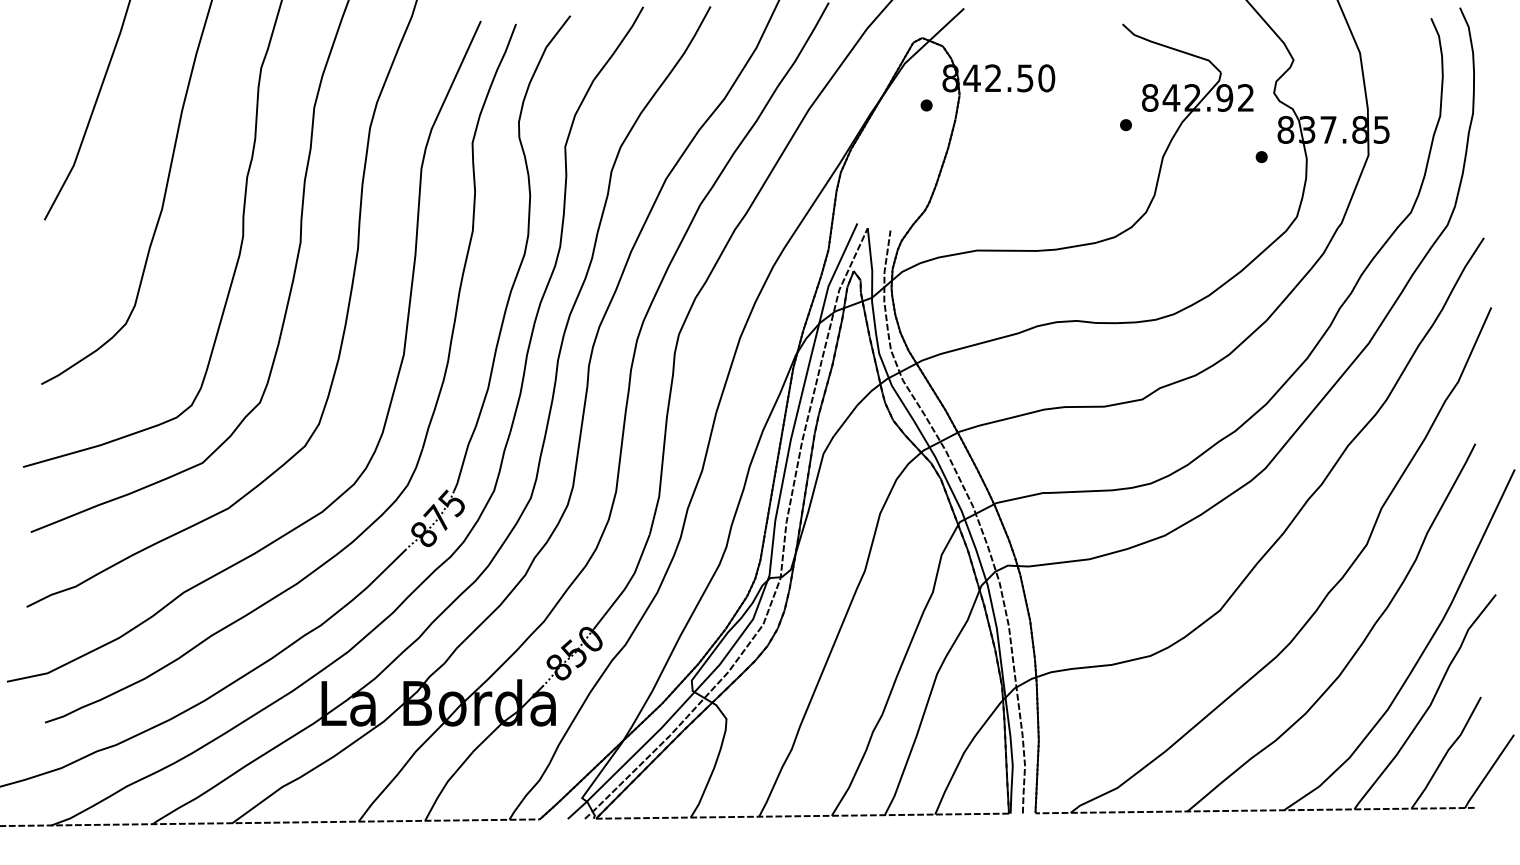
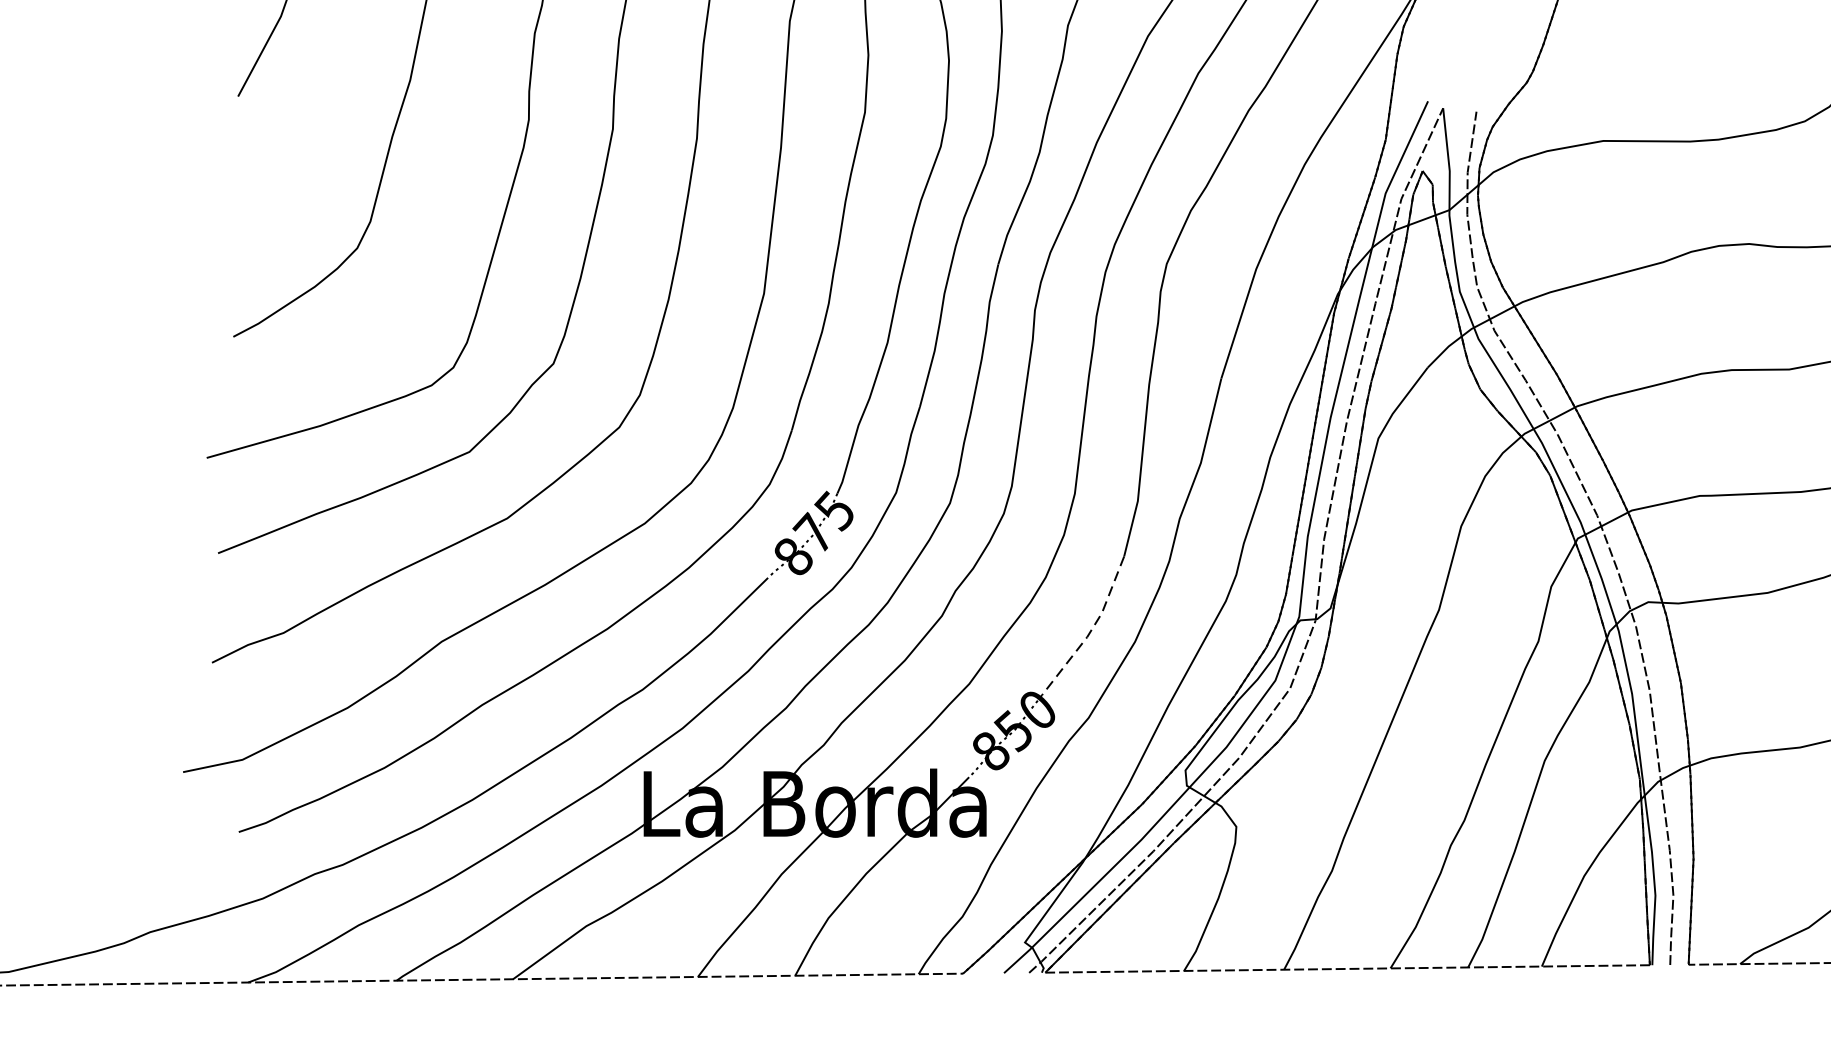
line: (627, 585) -> (1091, 631), solid -> dashed

